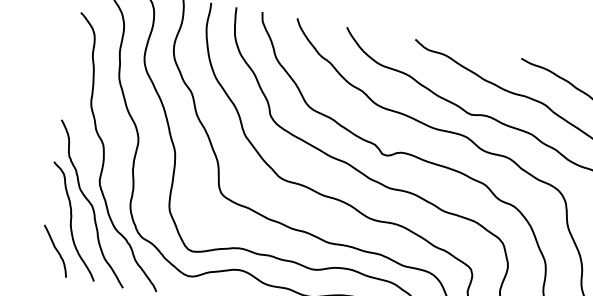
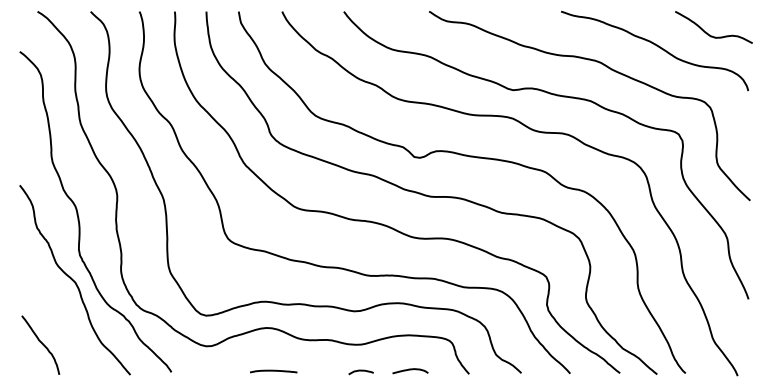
curve: (71, 222) -> (54, 306), removed

